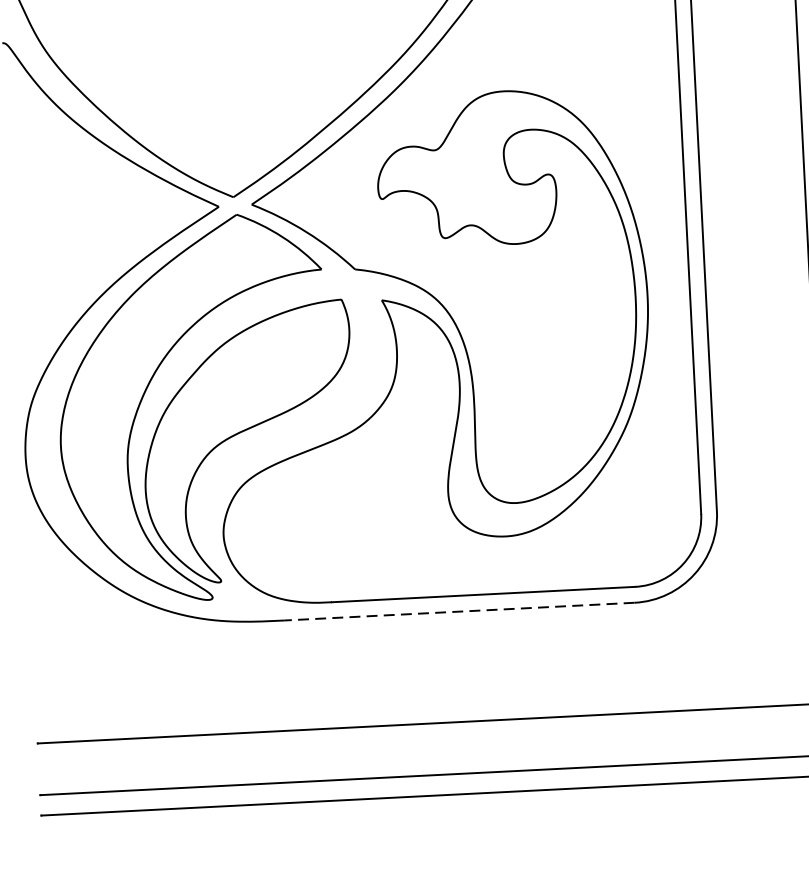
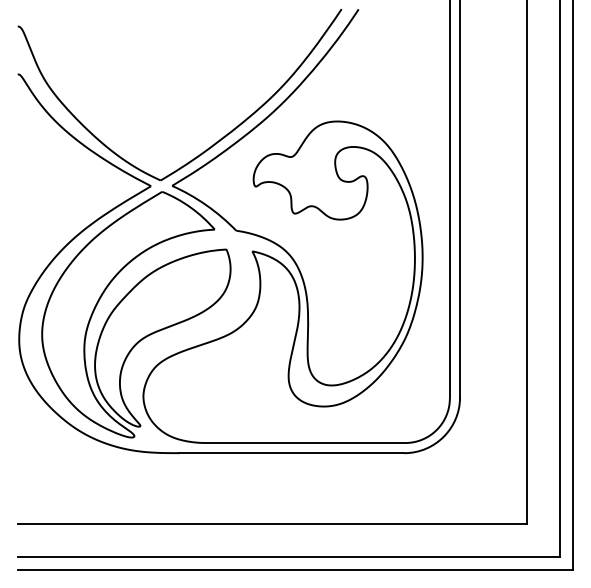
line: (458, 612) -> (291, 453), dashed -> solid

